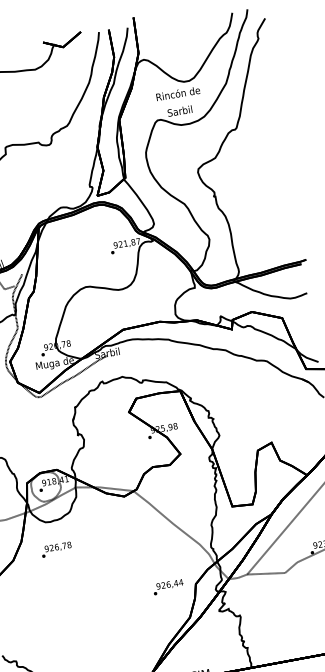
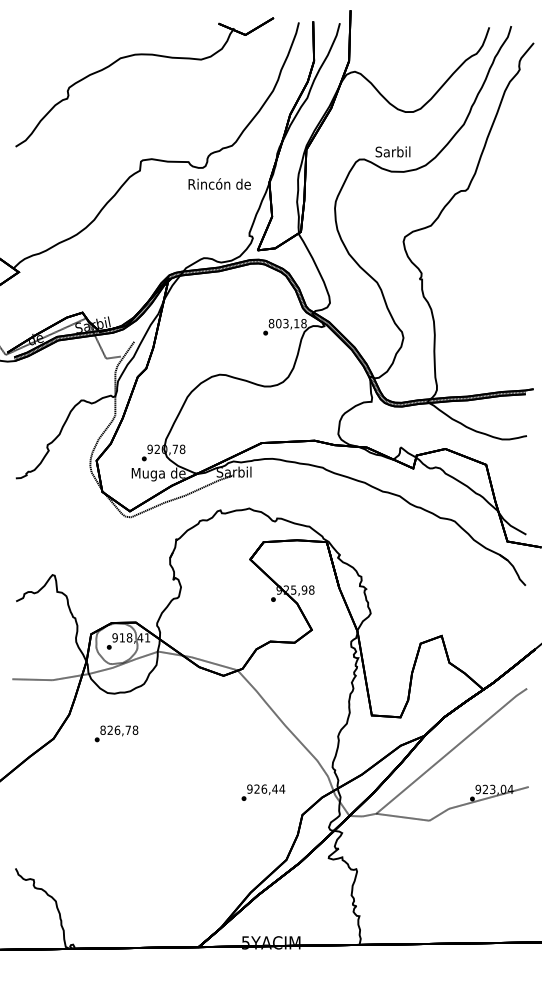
text: (178, 93) -> (219, 183), moved
text: (126, 243) -> (287, 323), 921,87 -> 803,18
text: (46, 548) -> (102, 729), 926,78 -> 826,78
text: (168, 587) -> (263, 792), moved

